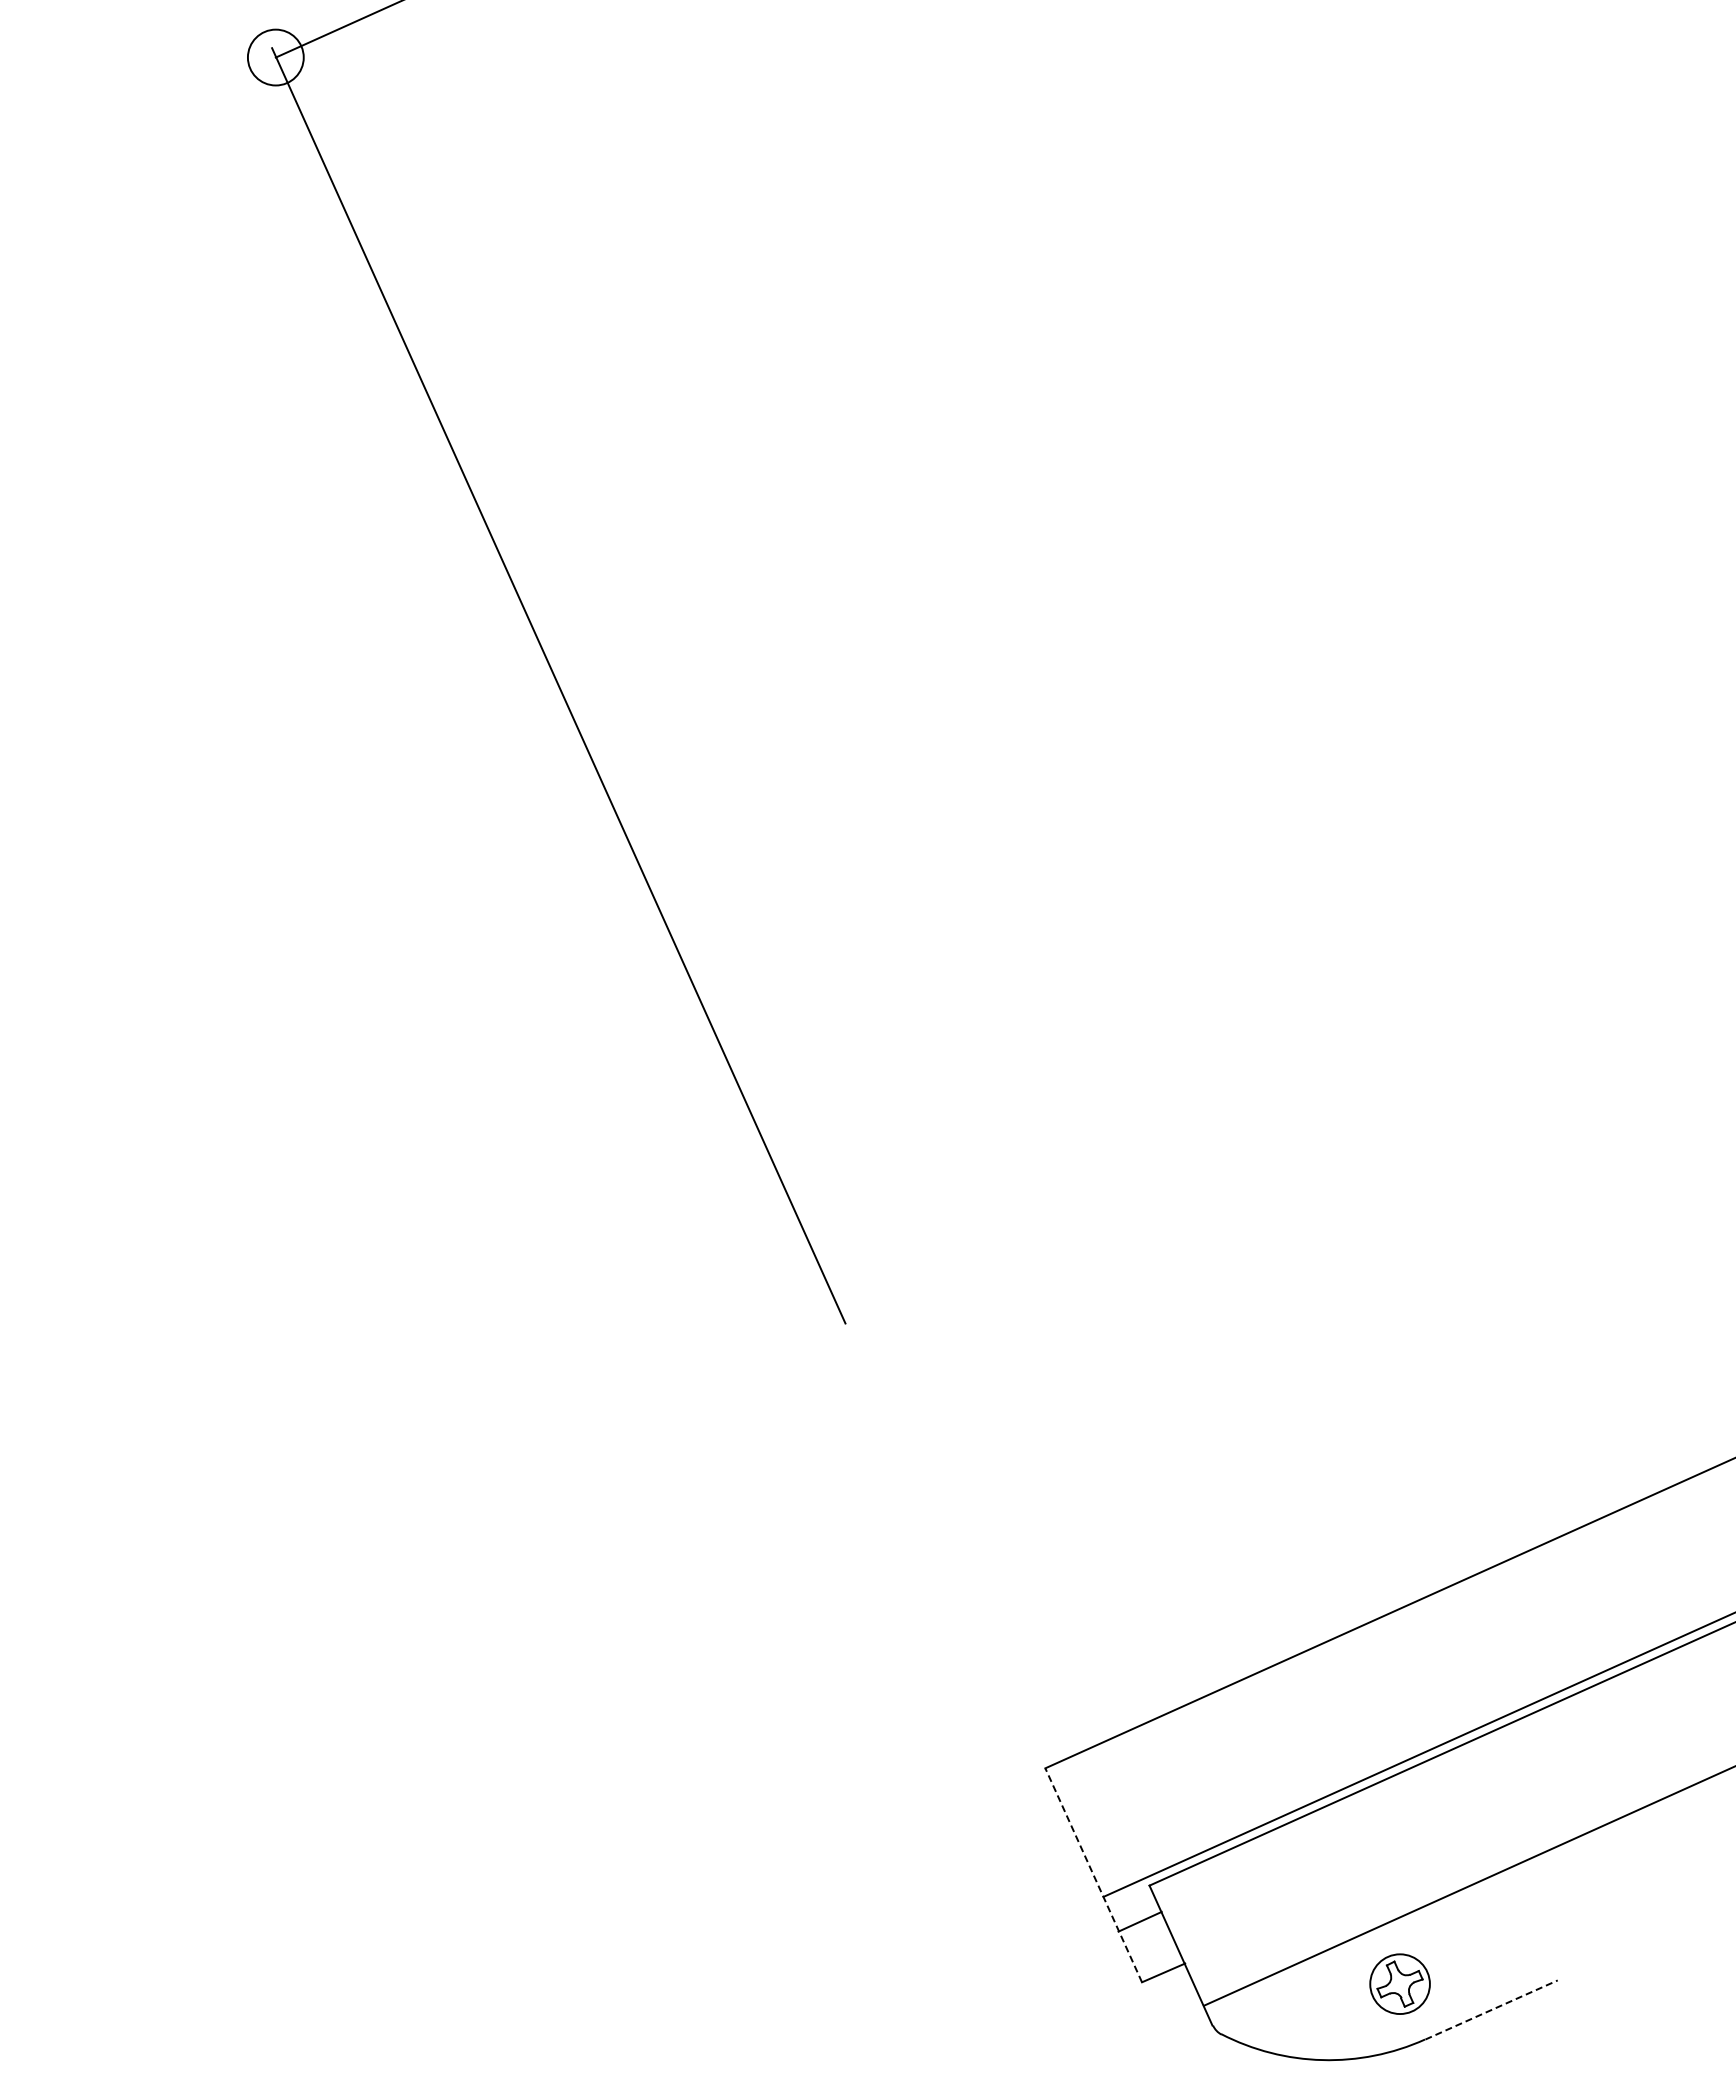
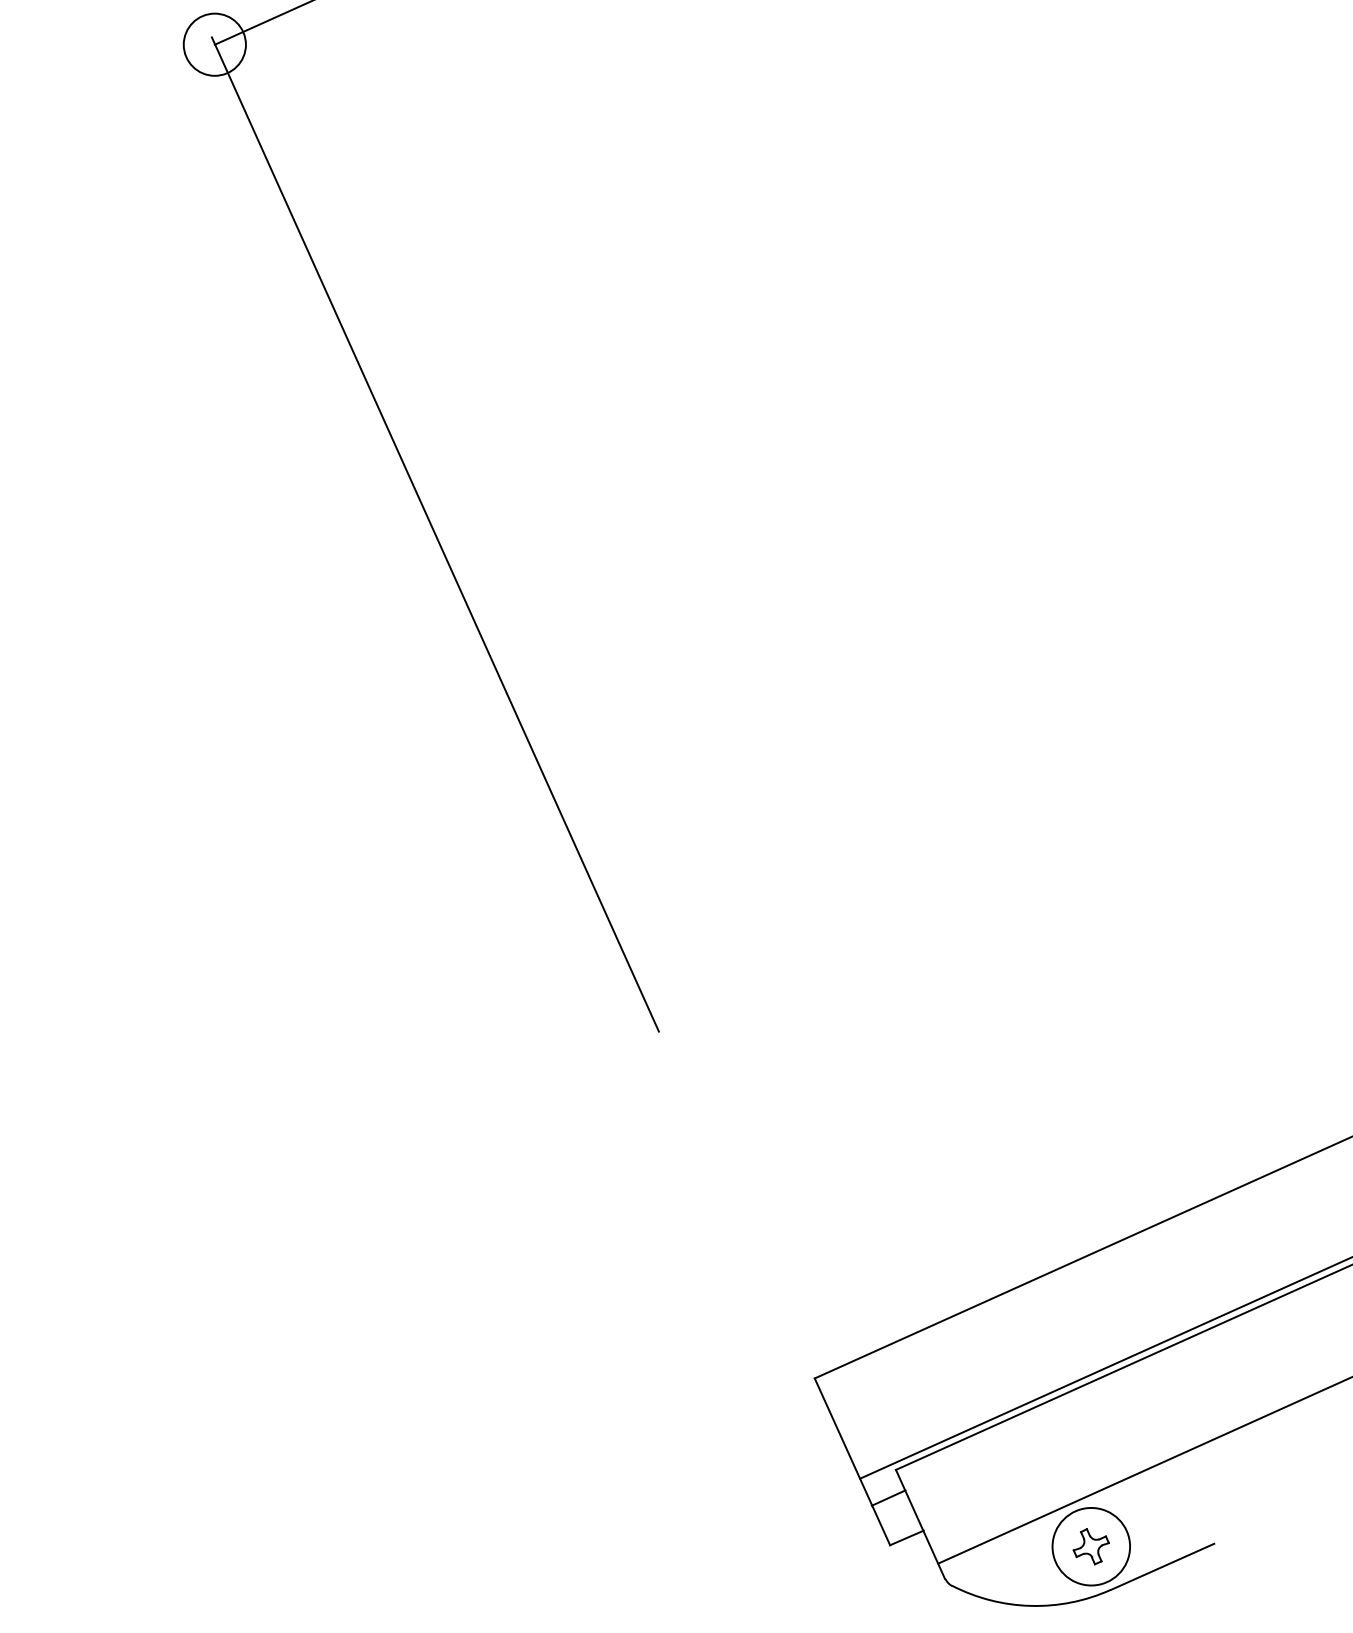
circle: (275, 57) -> (214, 44), size x1.43
line: (1093, 1874) -> (852, 1461), dashed -> solid
circle: (1399, 1983) -> (1090, 1546), size x1.67
line: (1492, 2009) -> (1163, 1566), dashed -> solid

